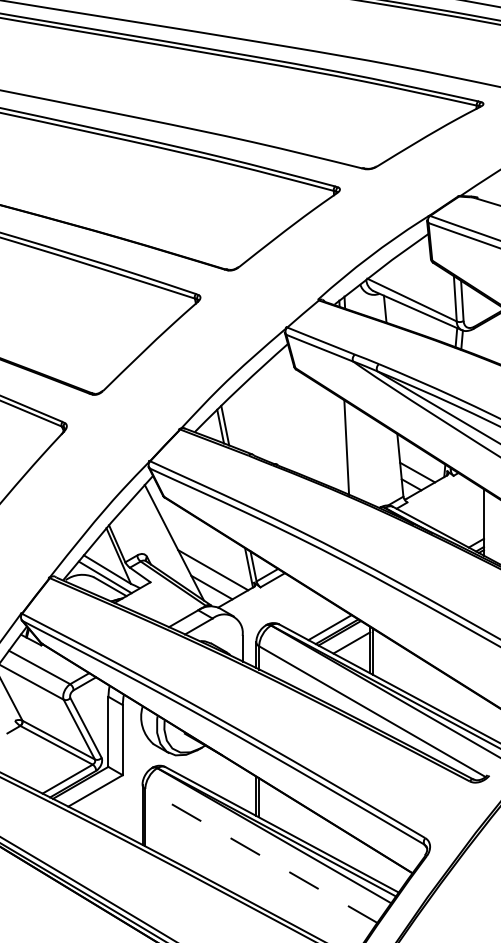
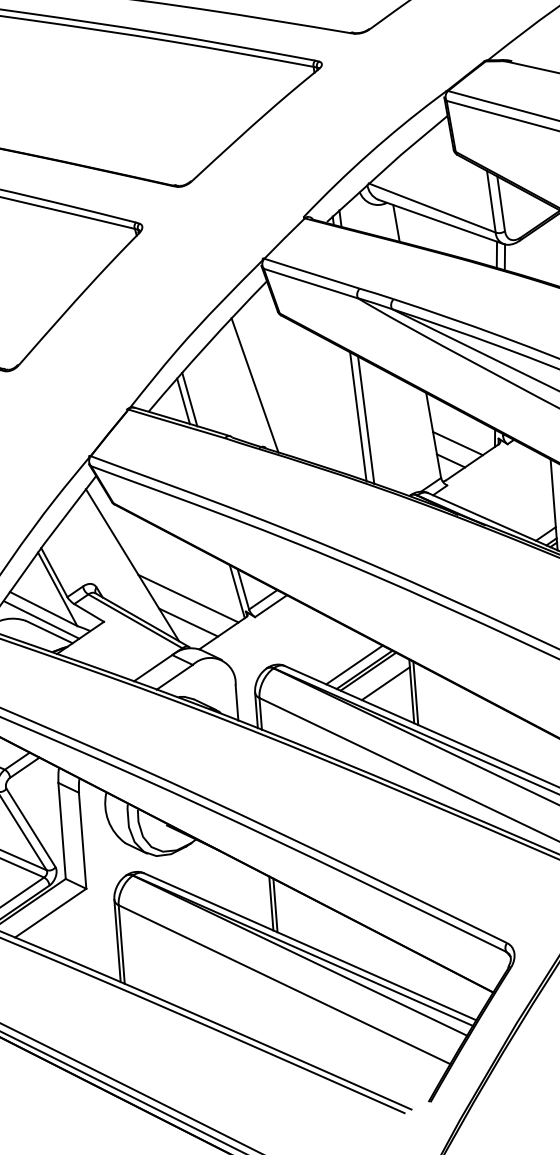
line: (273, 419) -> (255, 386), added
line: (351, 450) -> (365, 420), added
line: (261, 855) -> (284, 984), dashed -> solid

